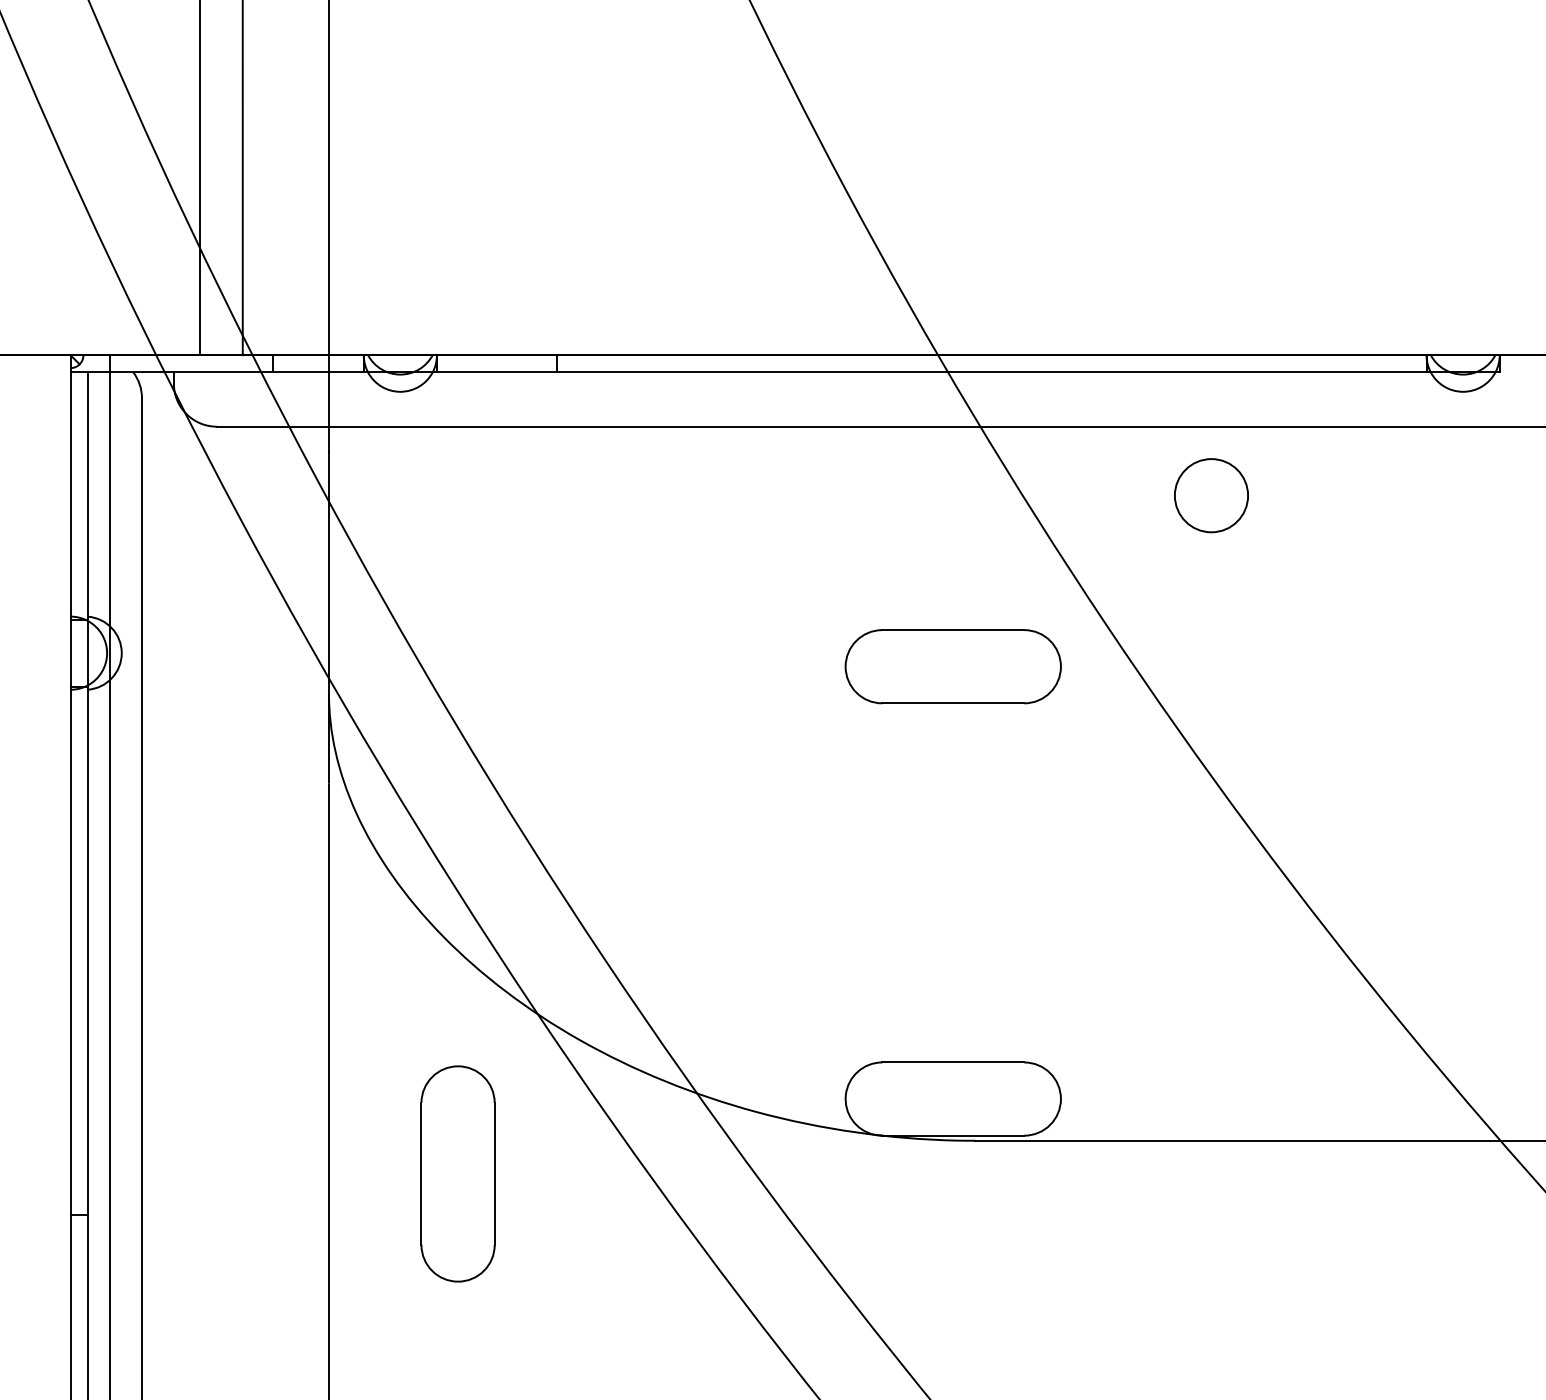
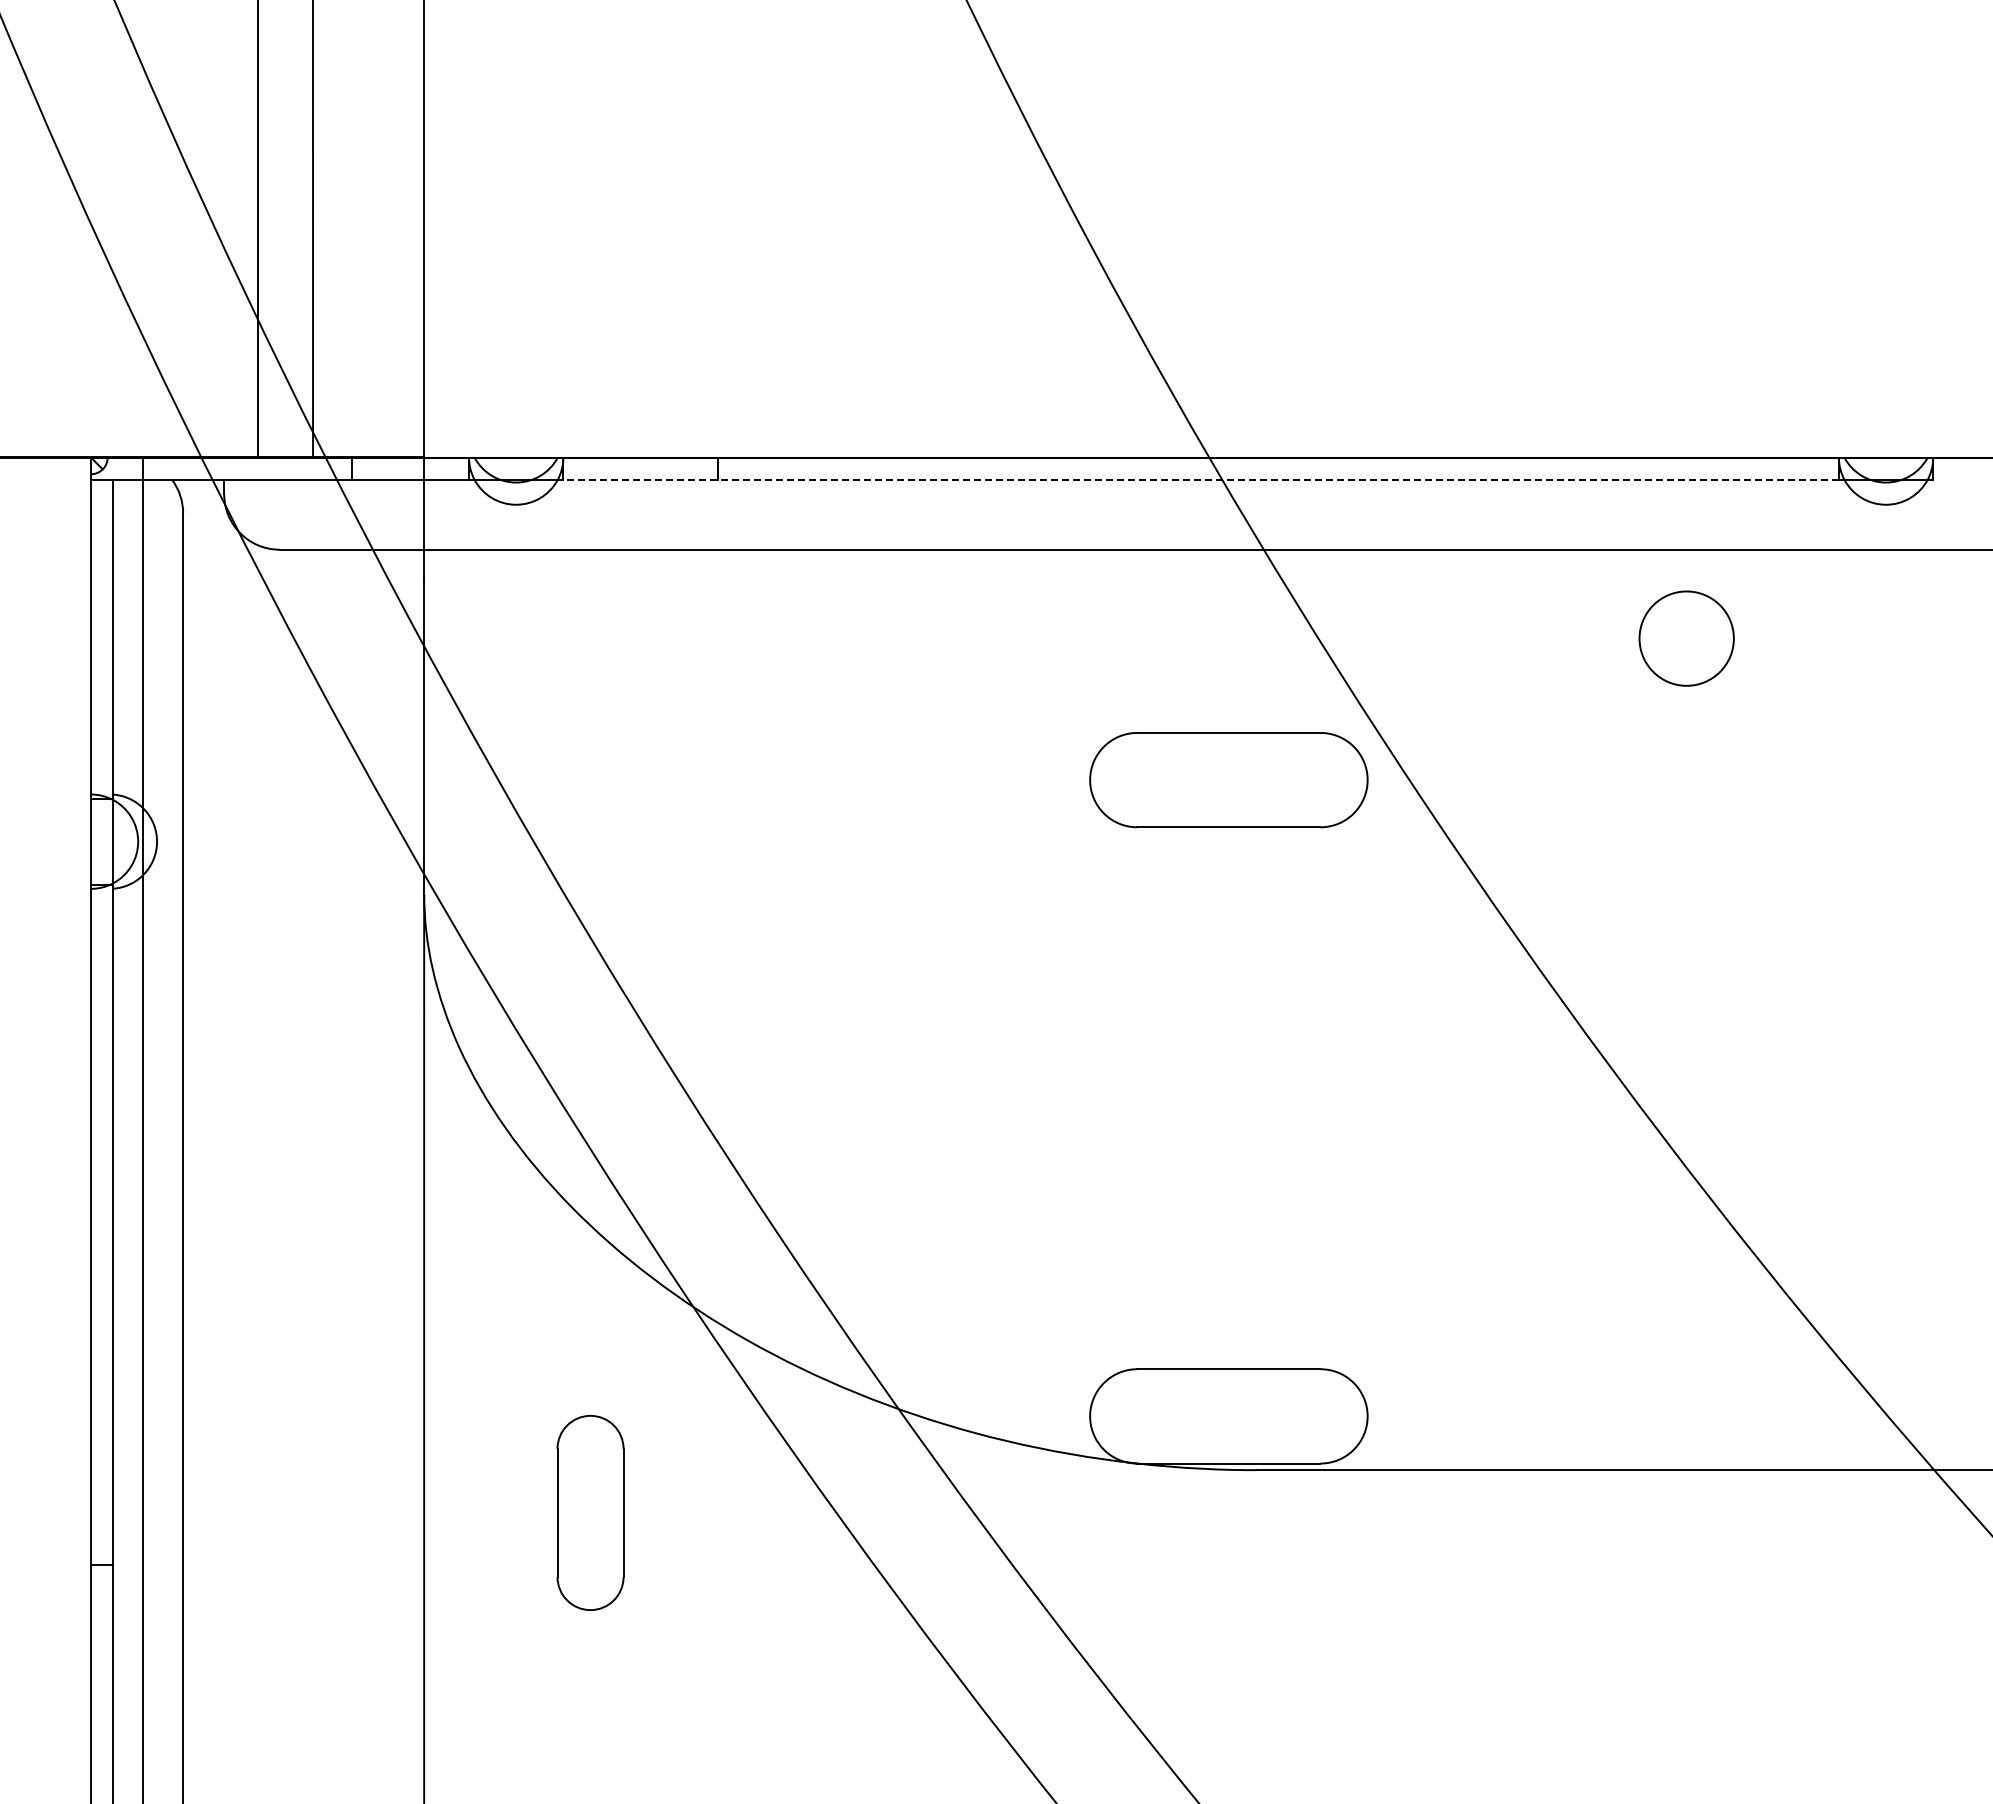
line: (932, 372) -> (1201, 479), solid -> dashed
circle: (1211, 495) -> (1686, 638), moved
part: (952, 667) -> (1228, 780), moved
part: (458, 1173) -> (590, 1512), size x0.7

